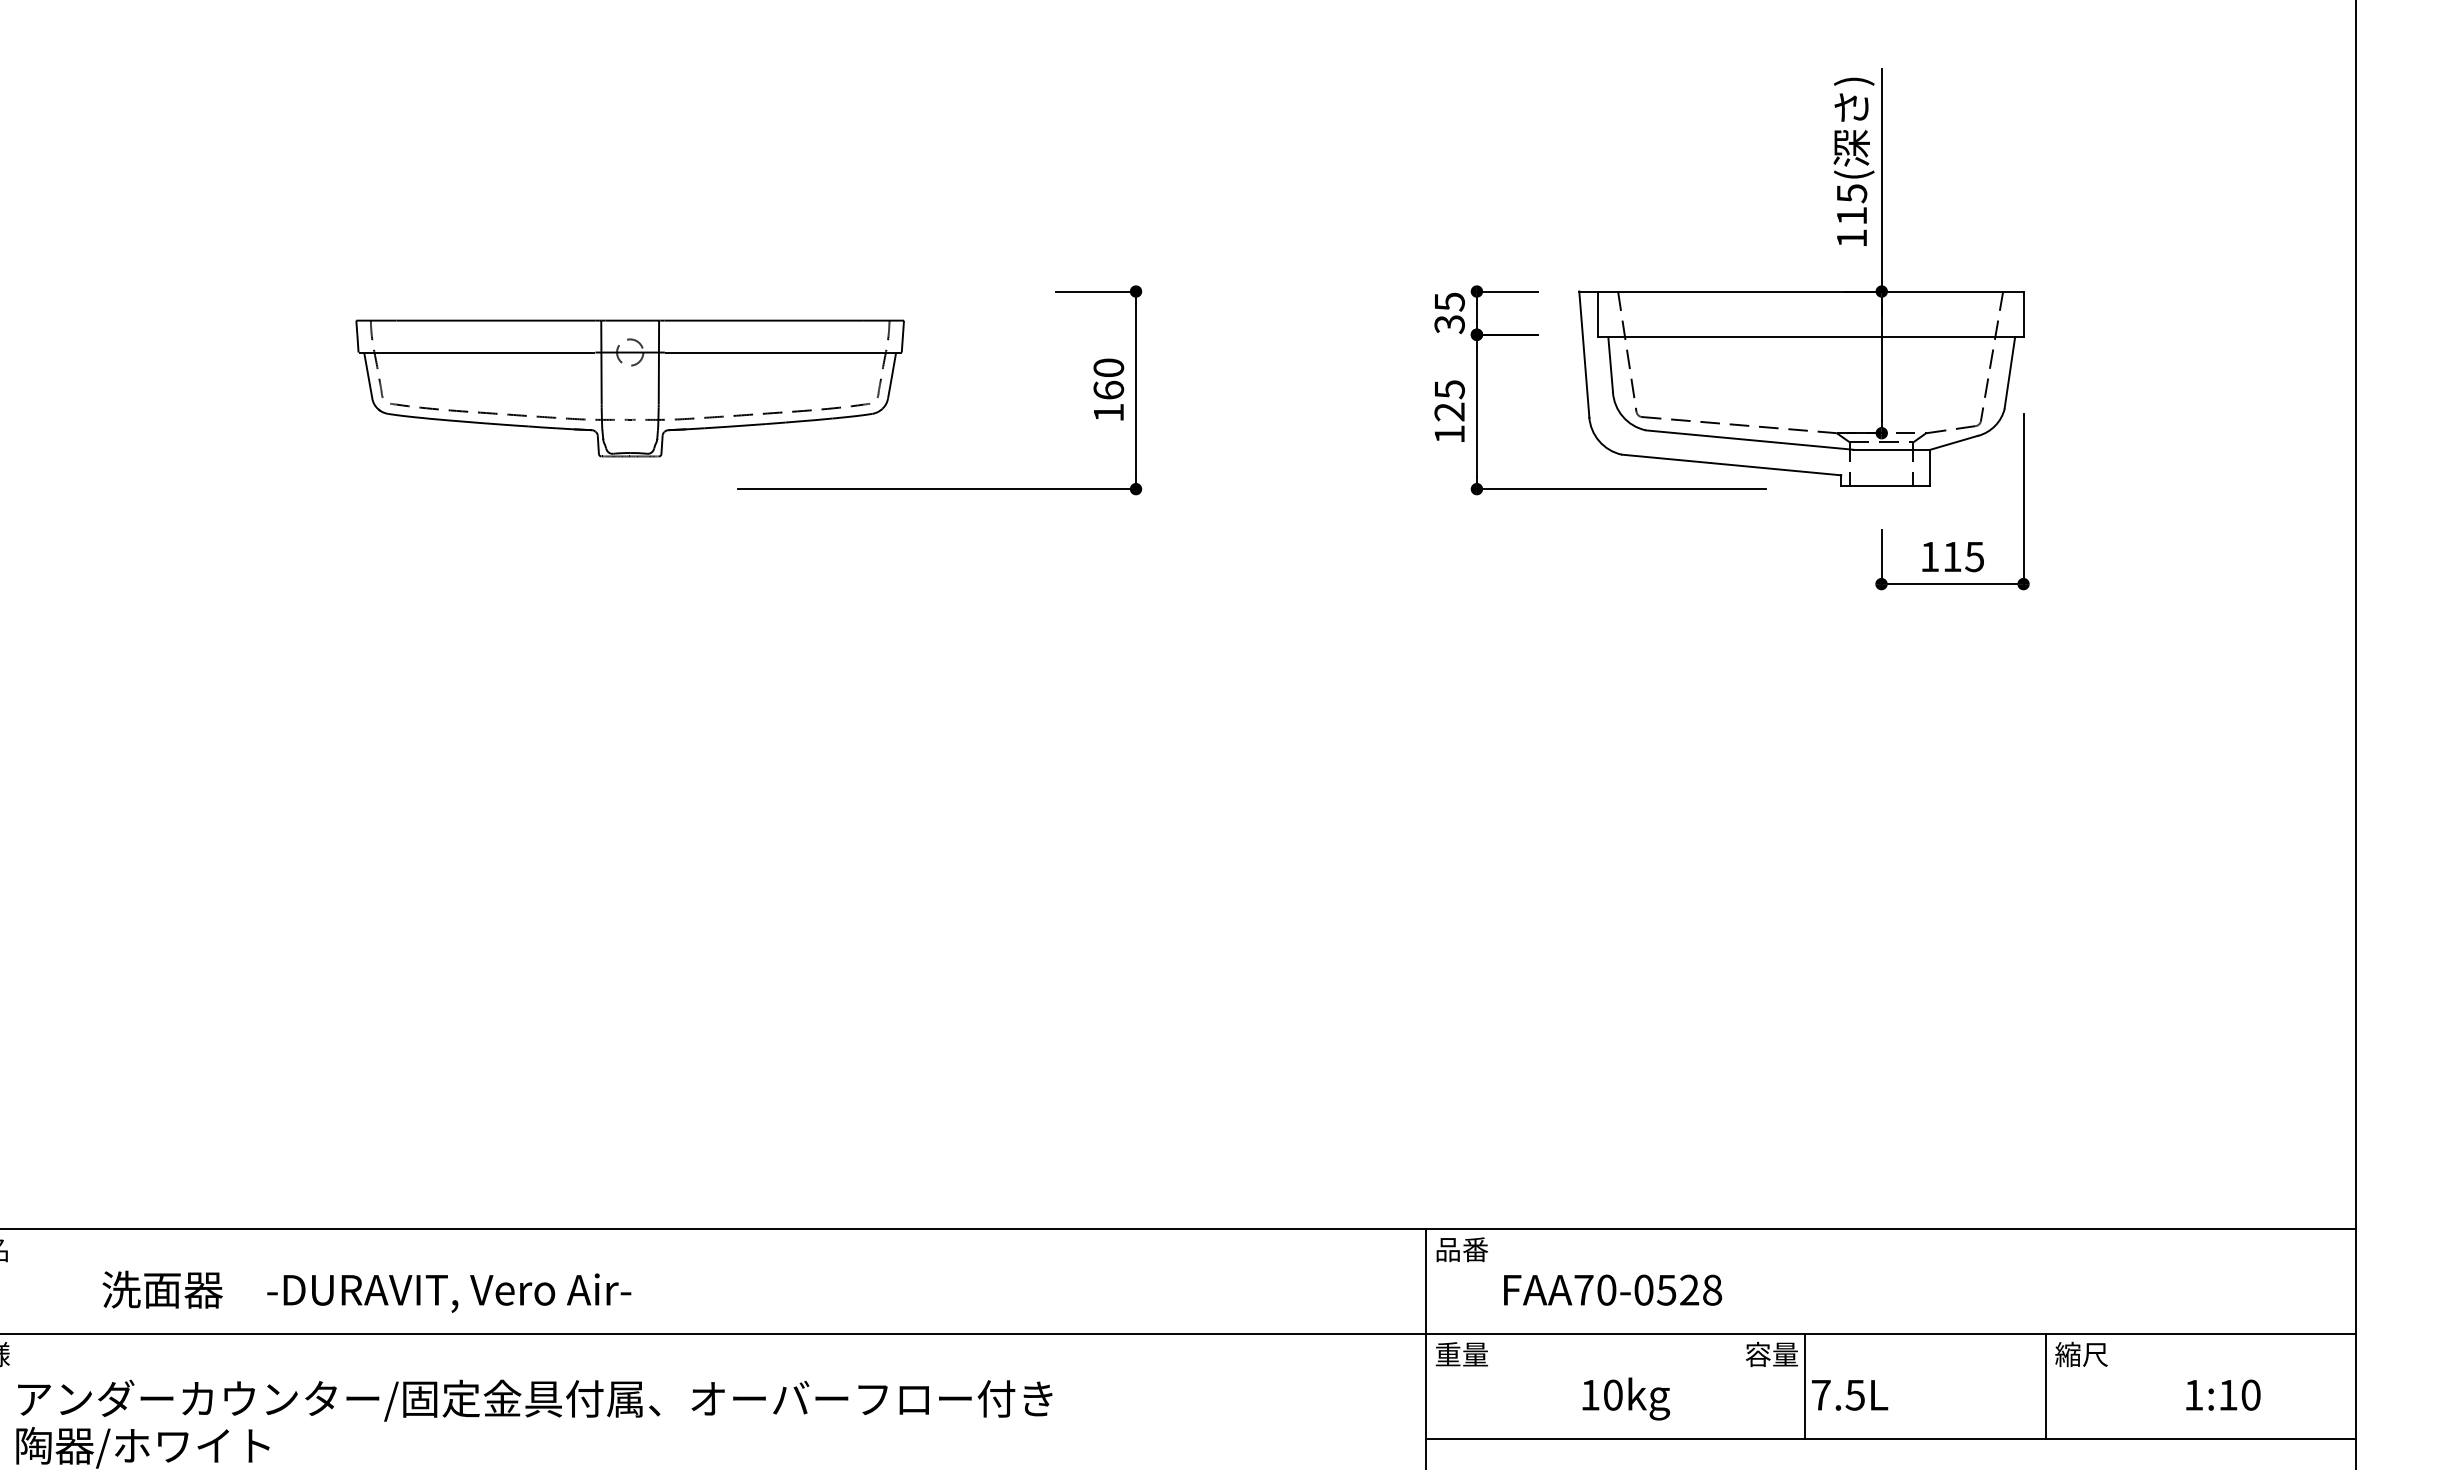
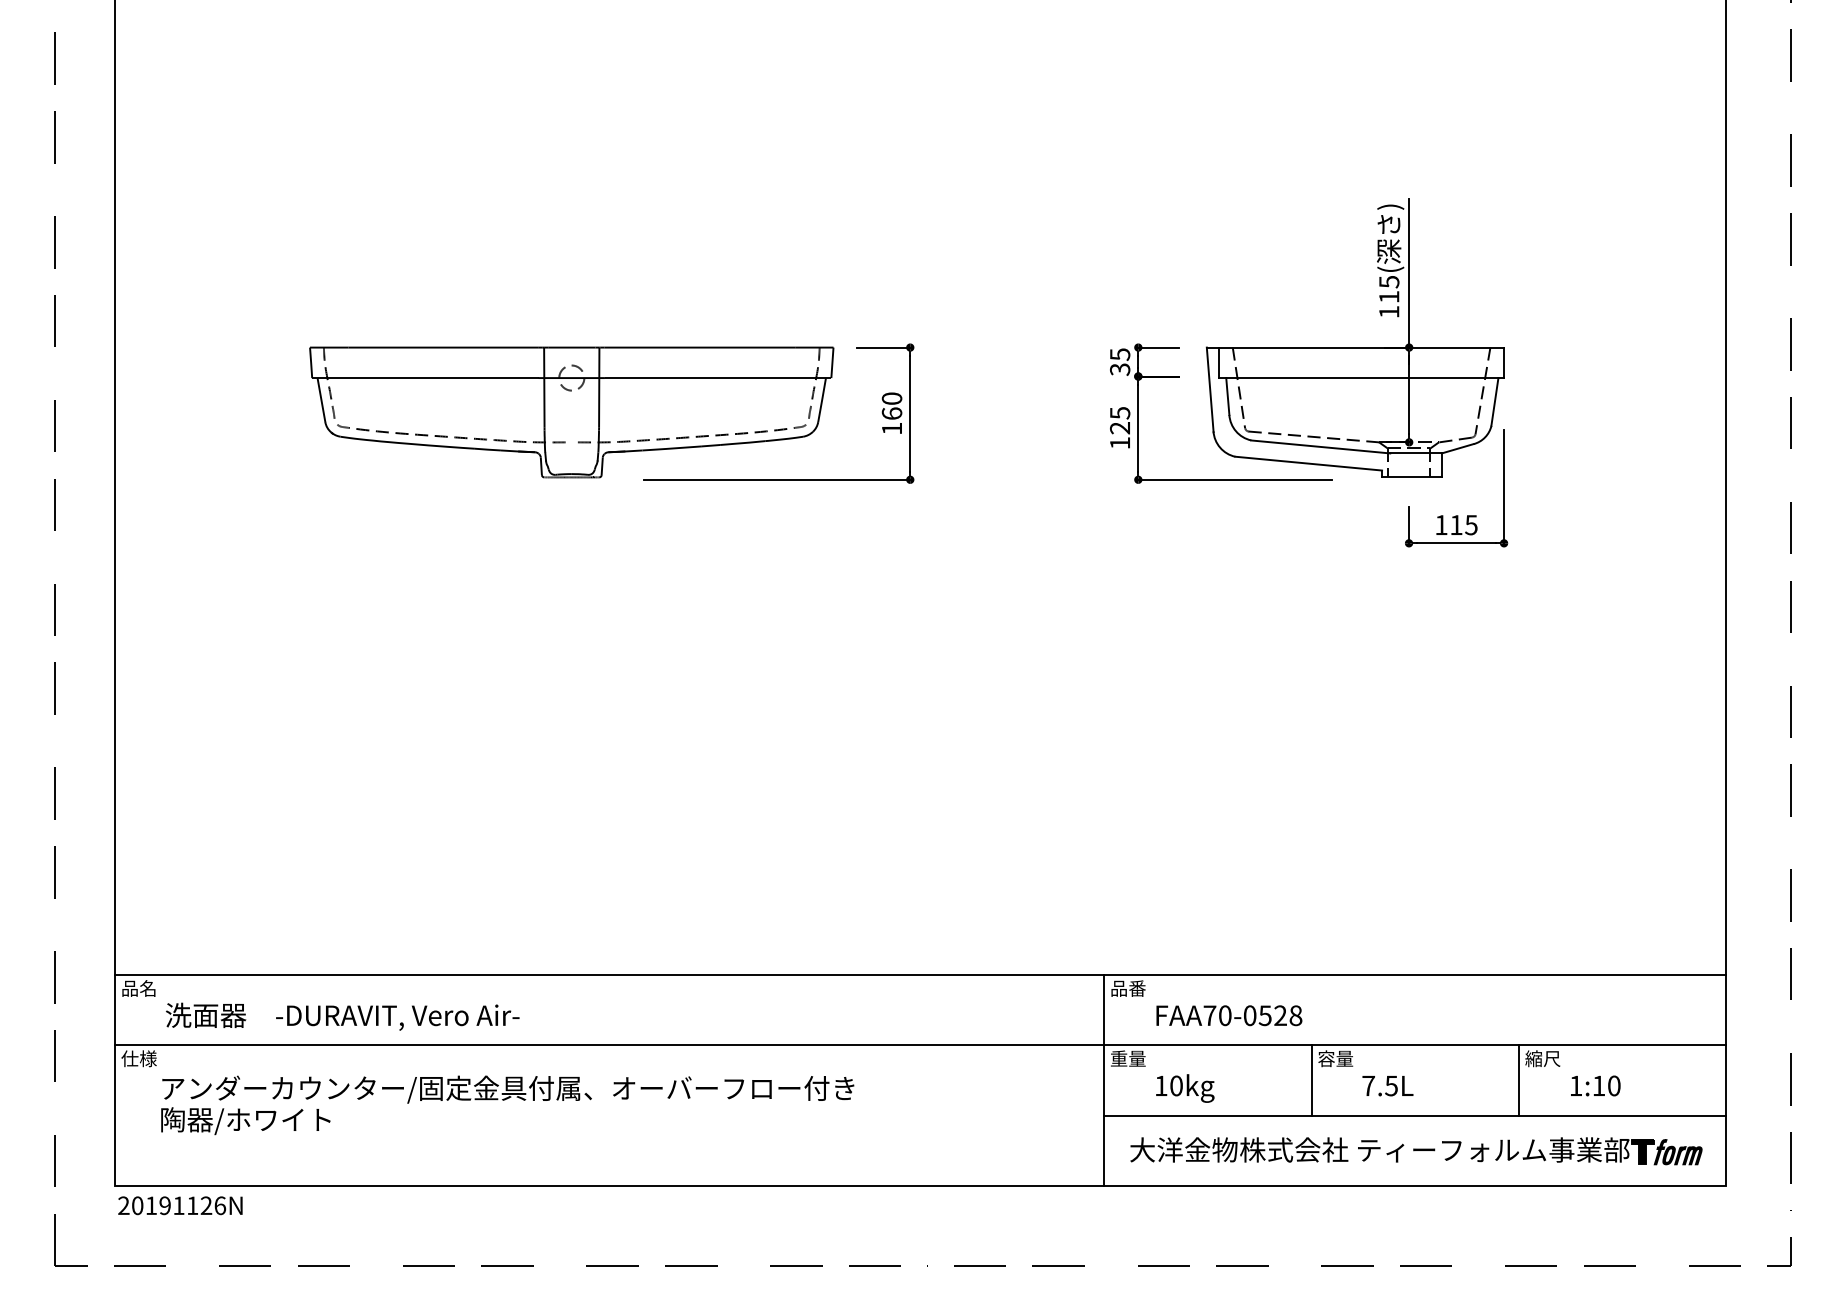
part: (629, 388) -> (571, 412), size x1.43
text: (366, 1291) -> (342, 1016), moved
line: (1804, 1387) -> (1311, 1080), moved
text: (2223, 1394) -> (1595, 1085), moved
text: (1626, 1398) -> (1185, 1088), moved

